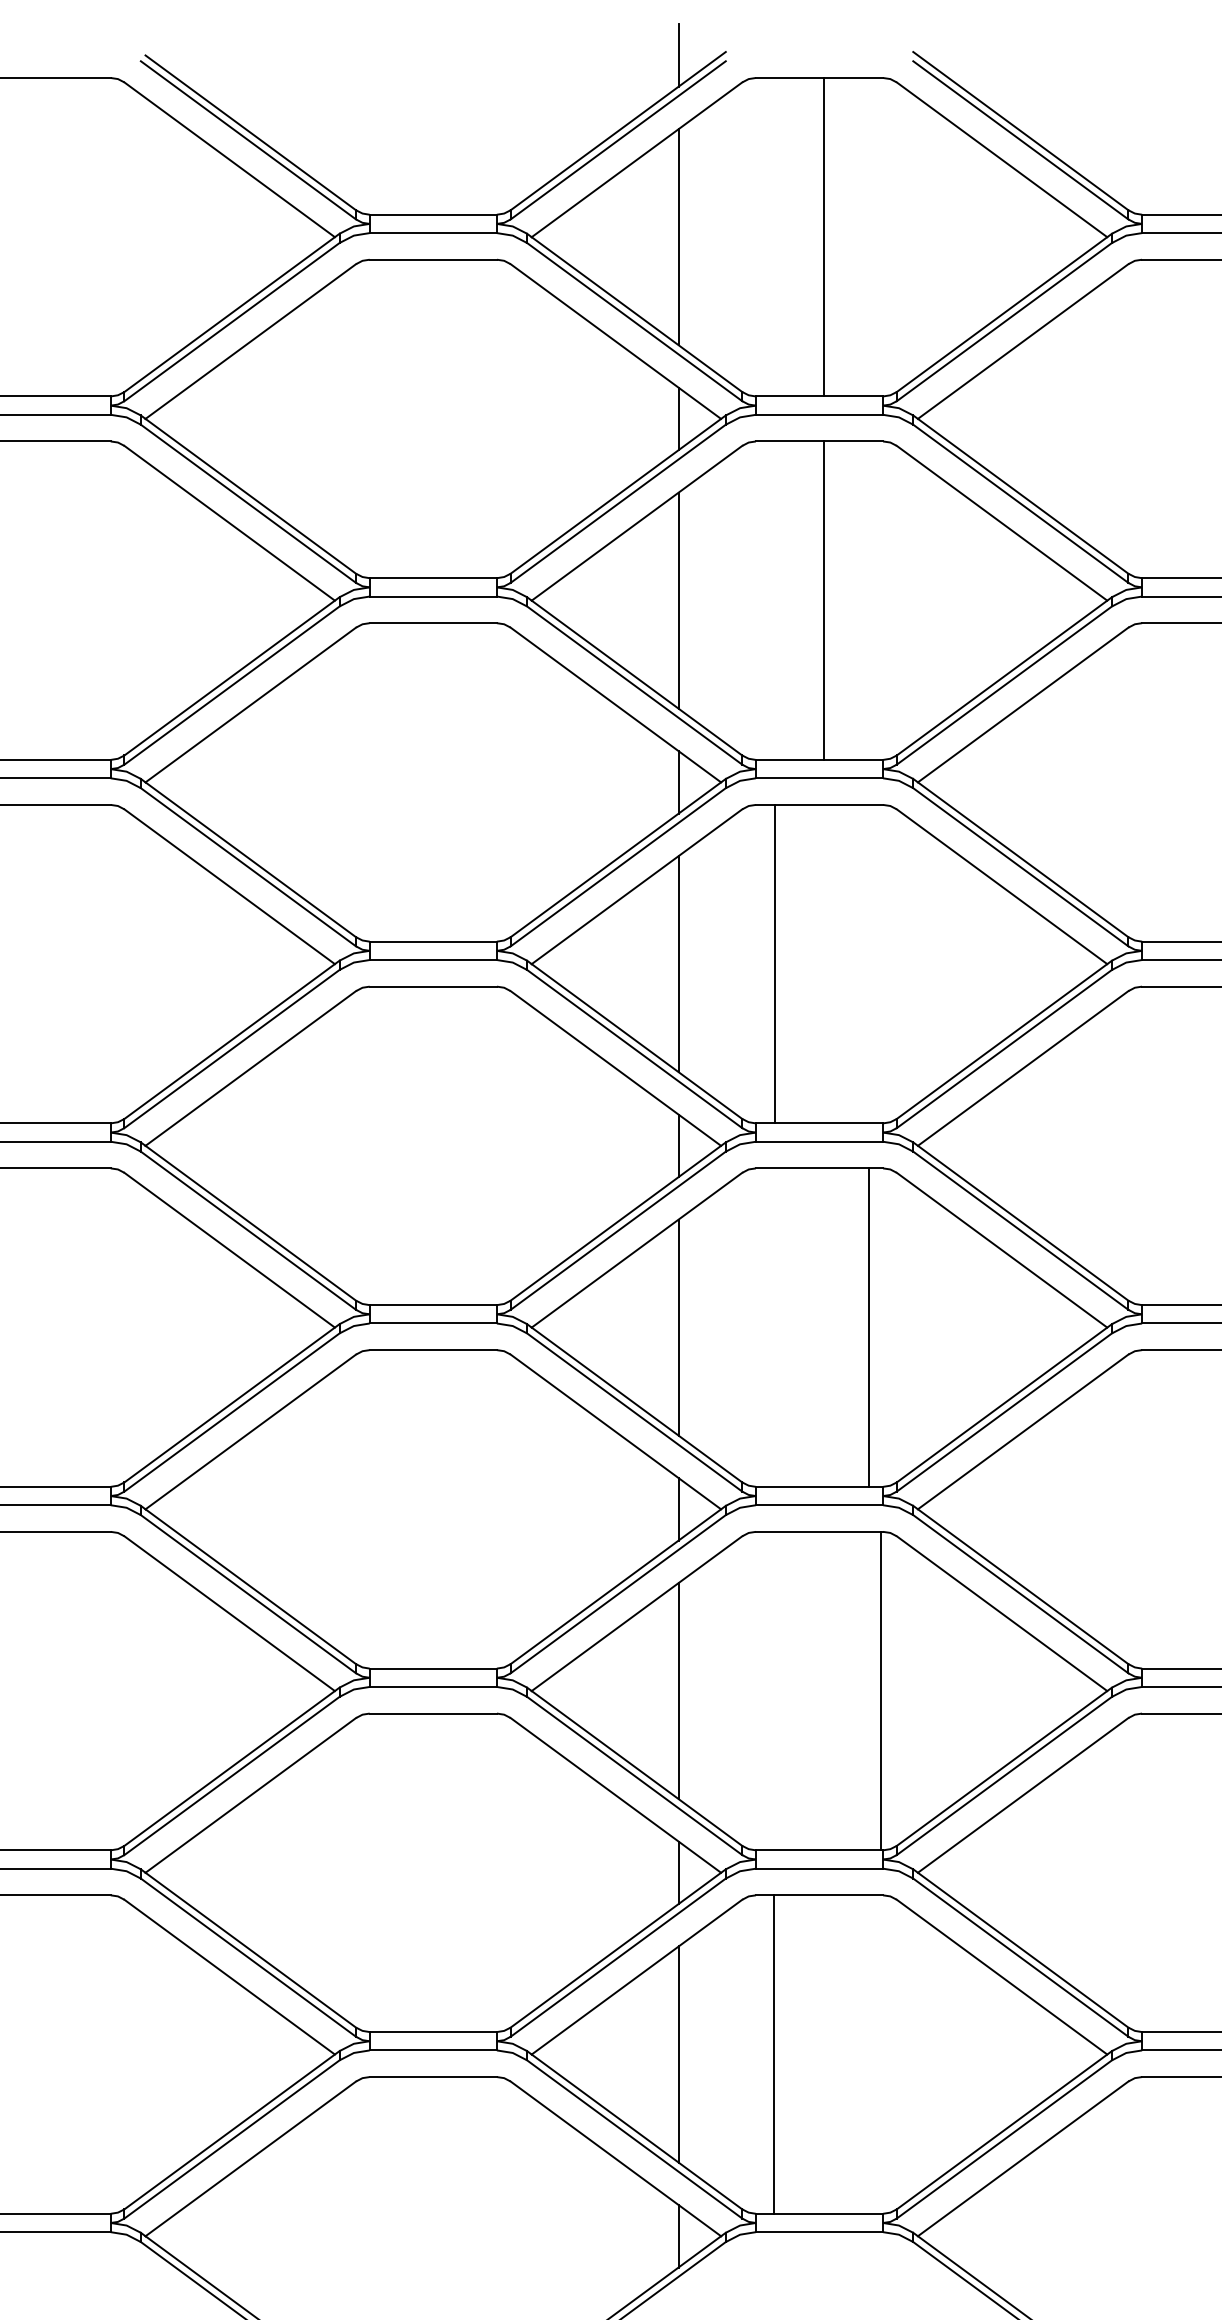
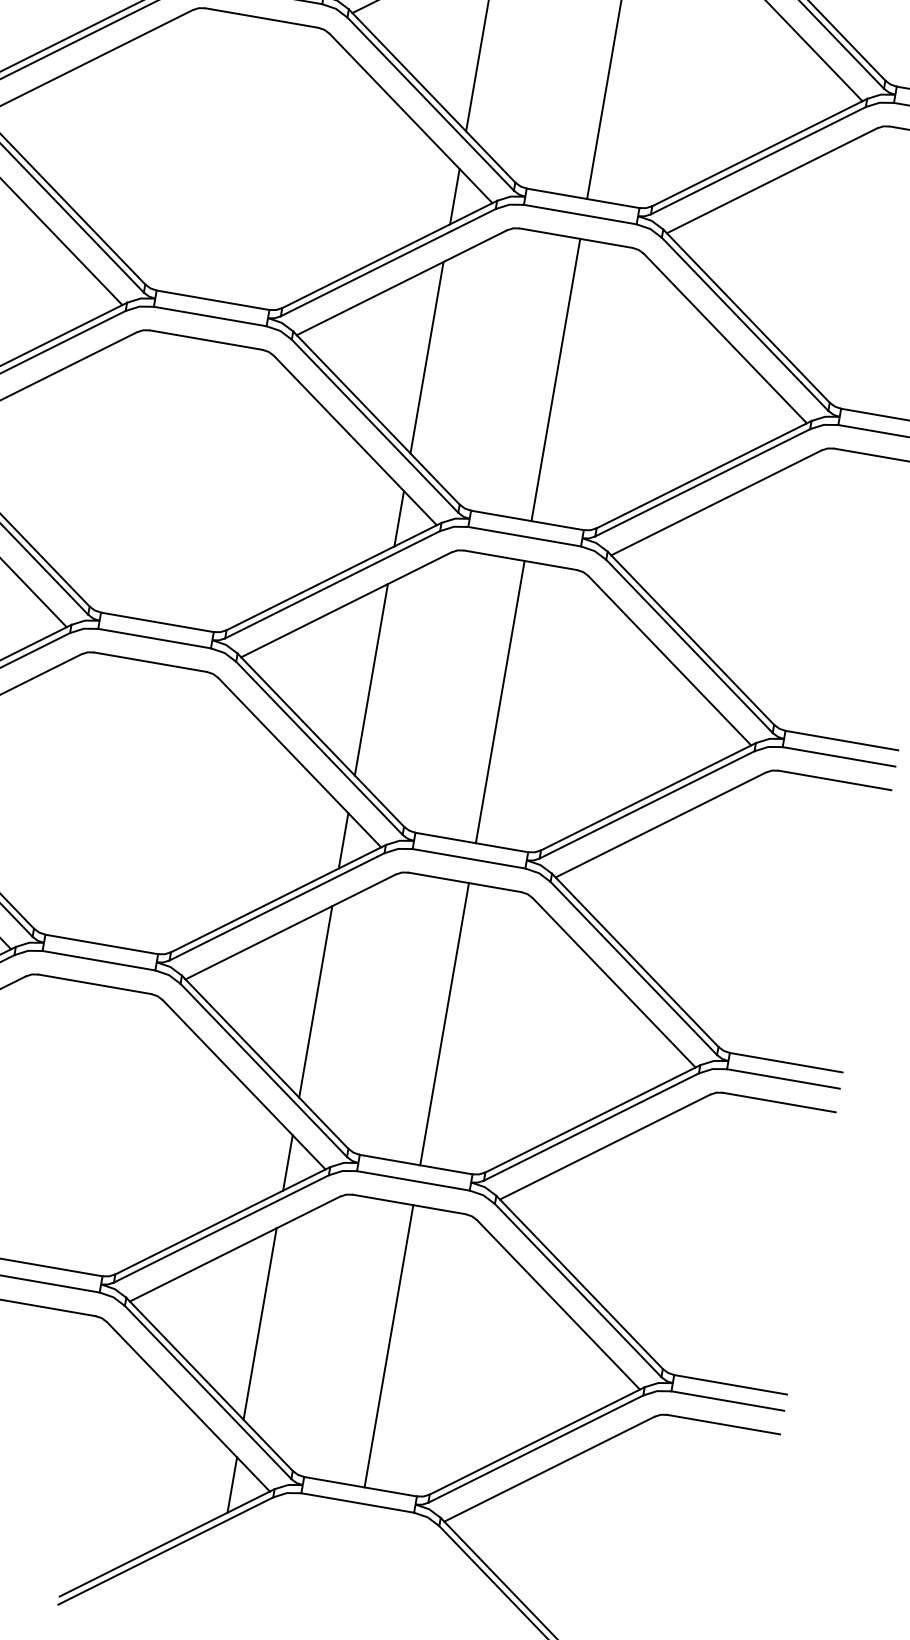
line: (775, 963) -> (556, 379), moved
line: (869, 1327) -> (500, 702), moved
line: (881, 1690) -> (445, 1023), moved
line: (774, 2054) -> (389, 1346), moved

